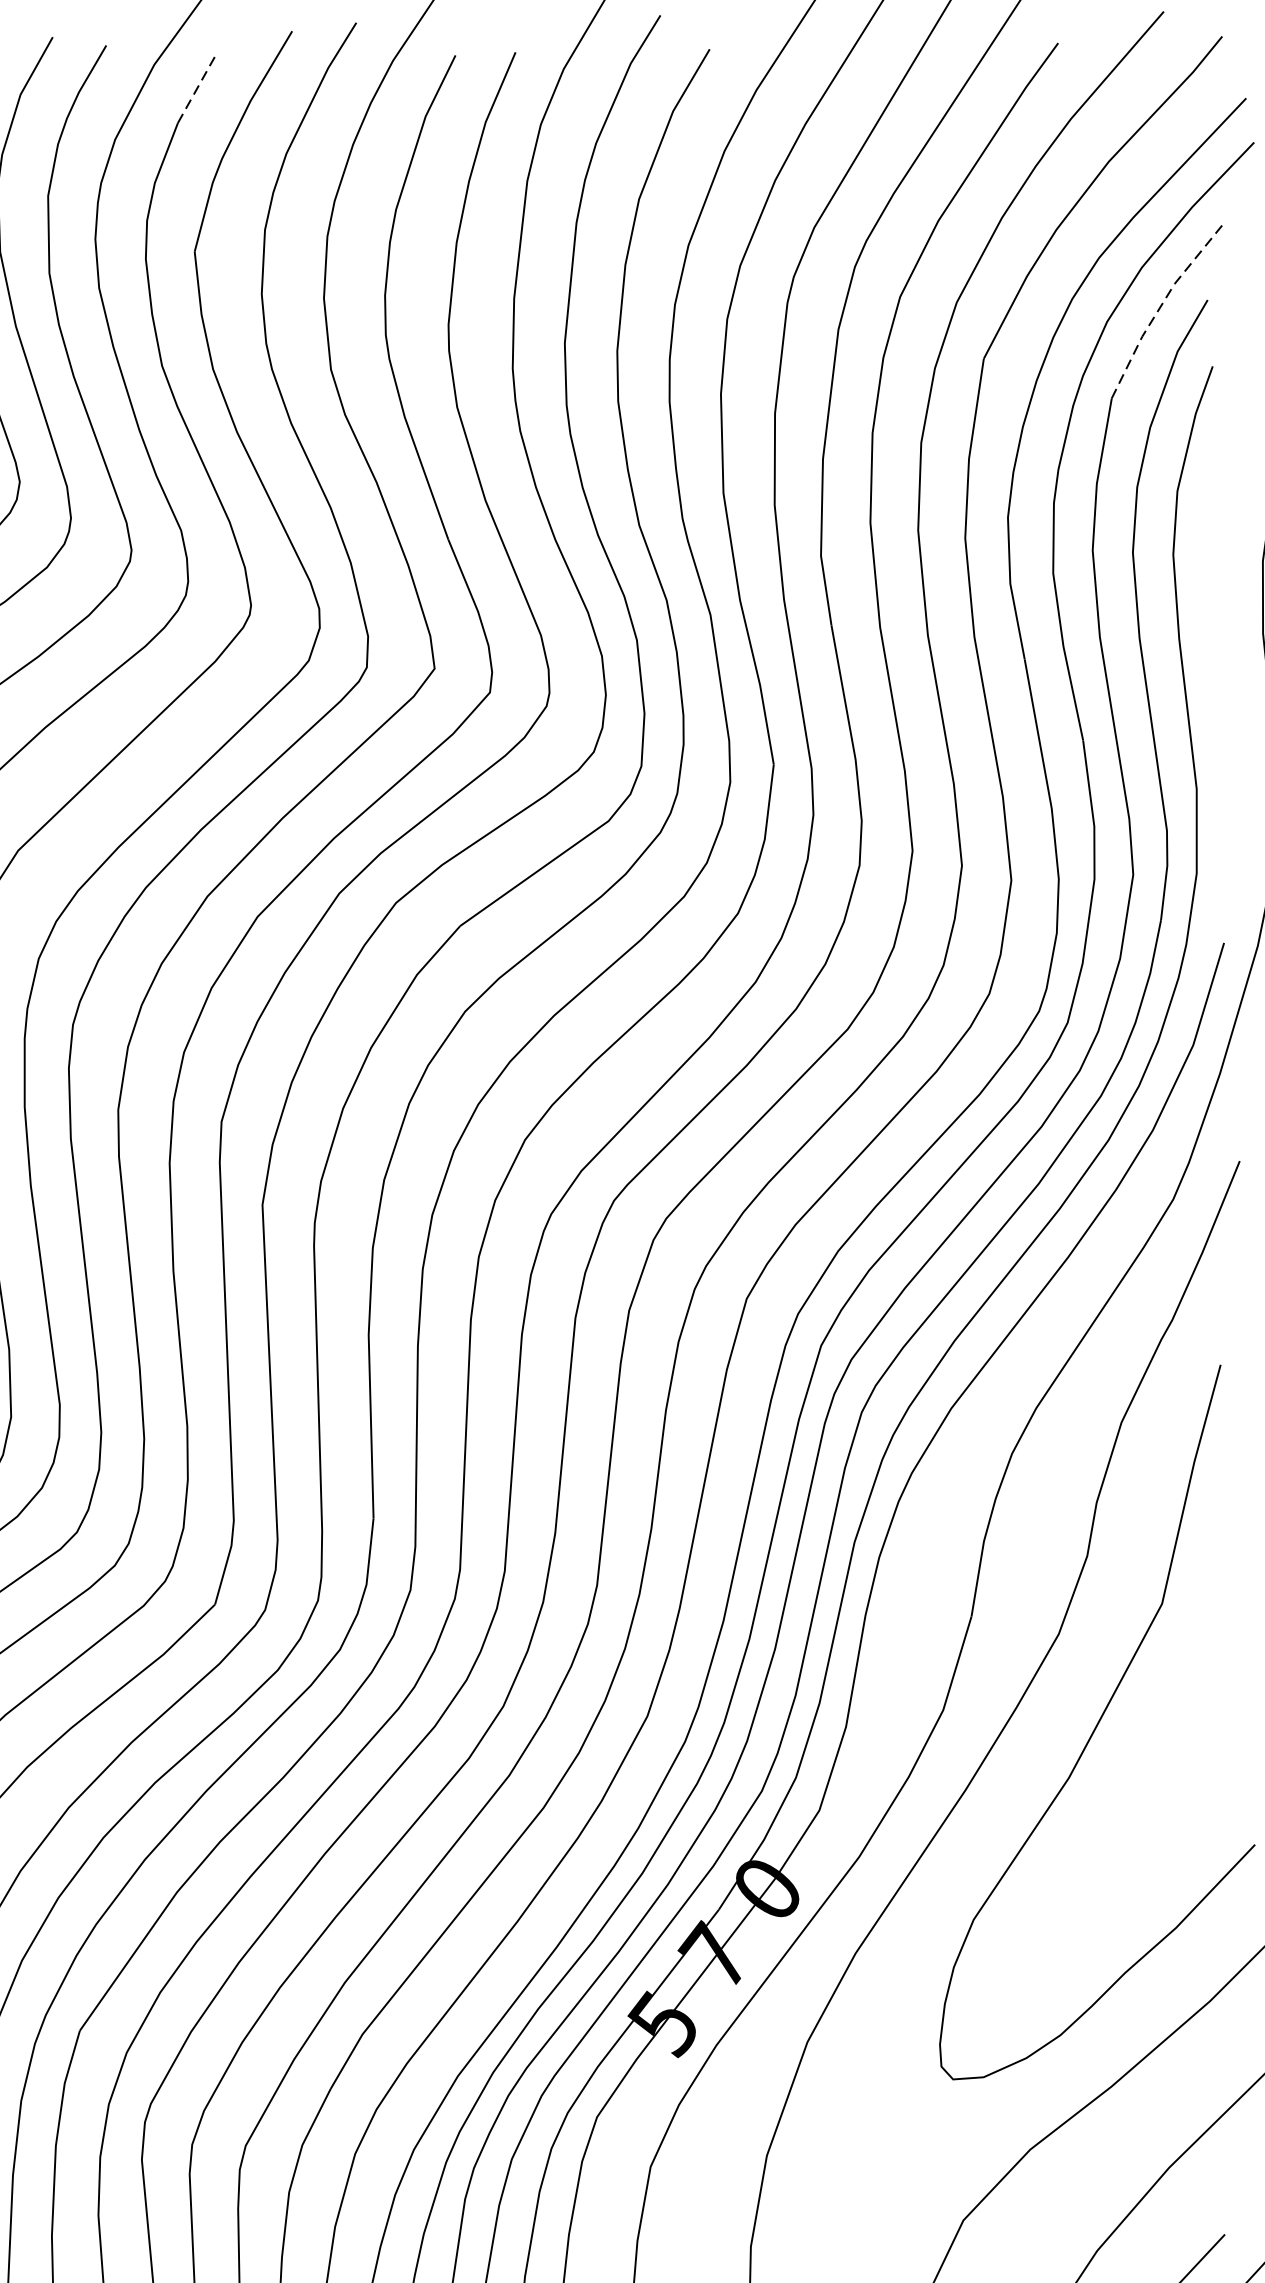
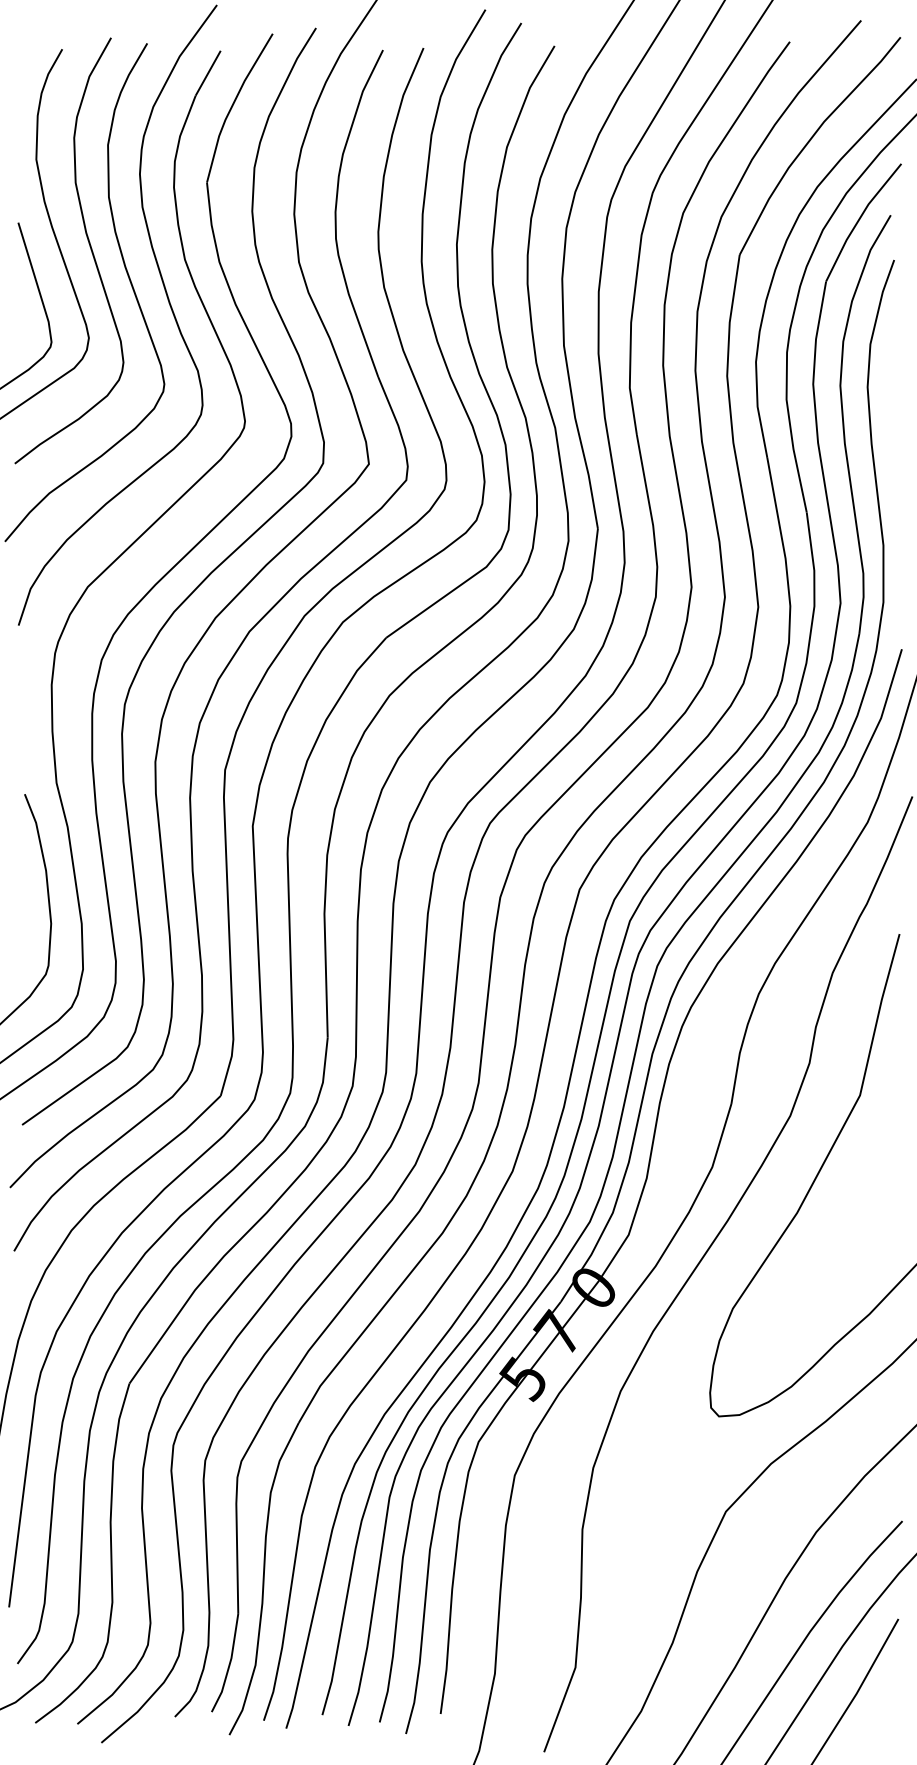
line: (196, 90) -> (208, 73), dashed -> solid
line: (1161, 306) -> (859, 219), dashed -> solid

